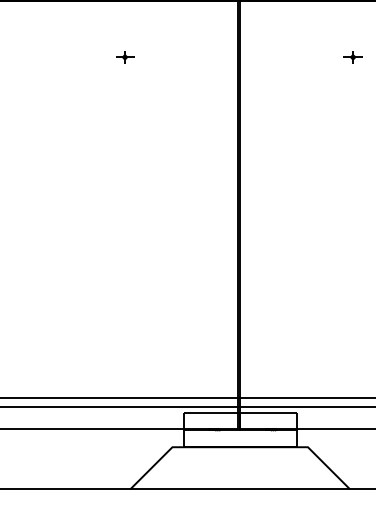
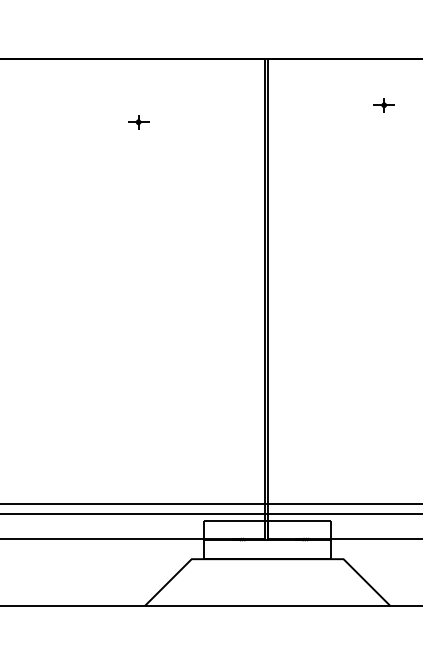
part: (352, 57) -> (383, 105), moved

